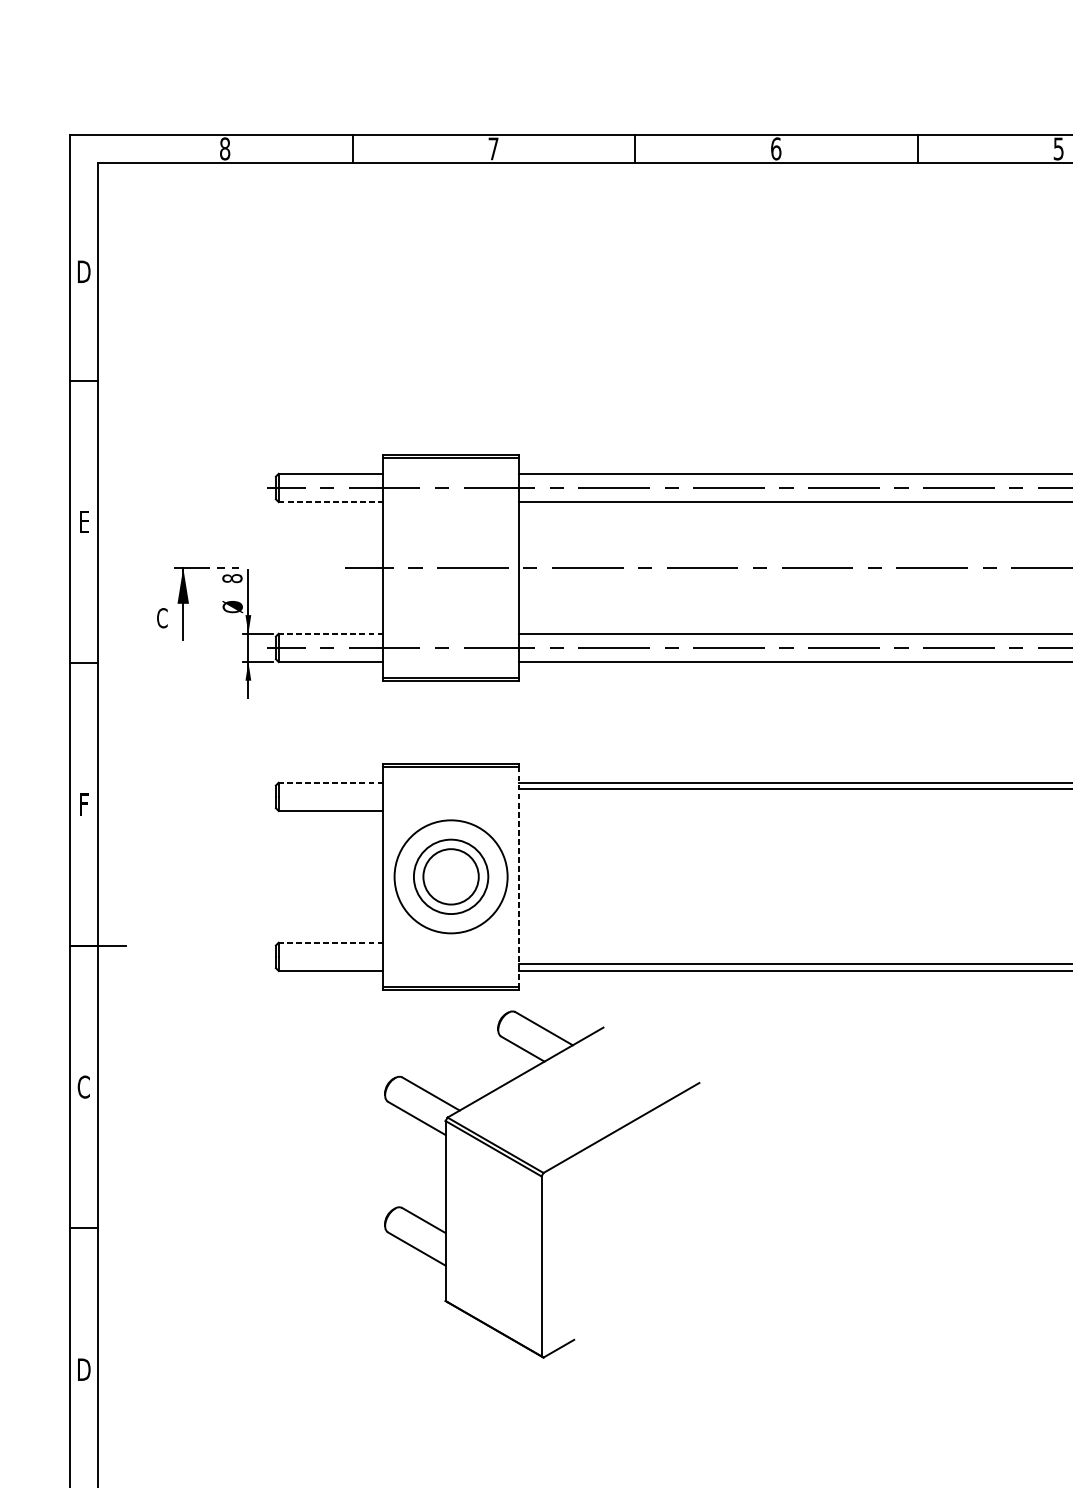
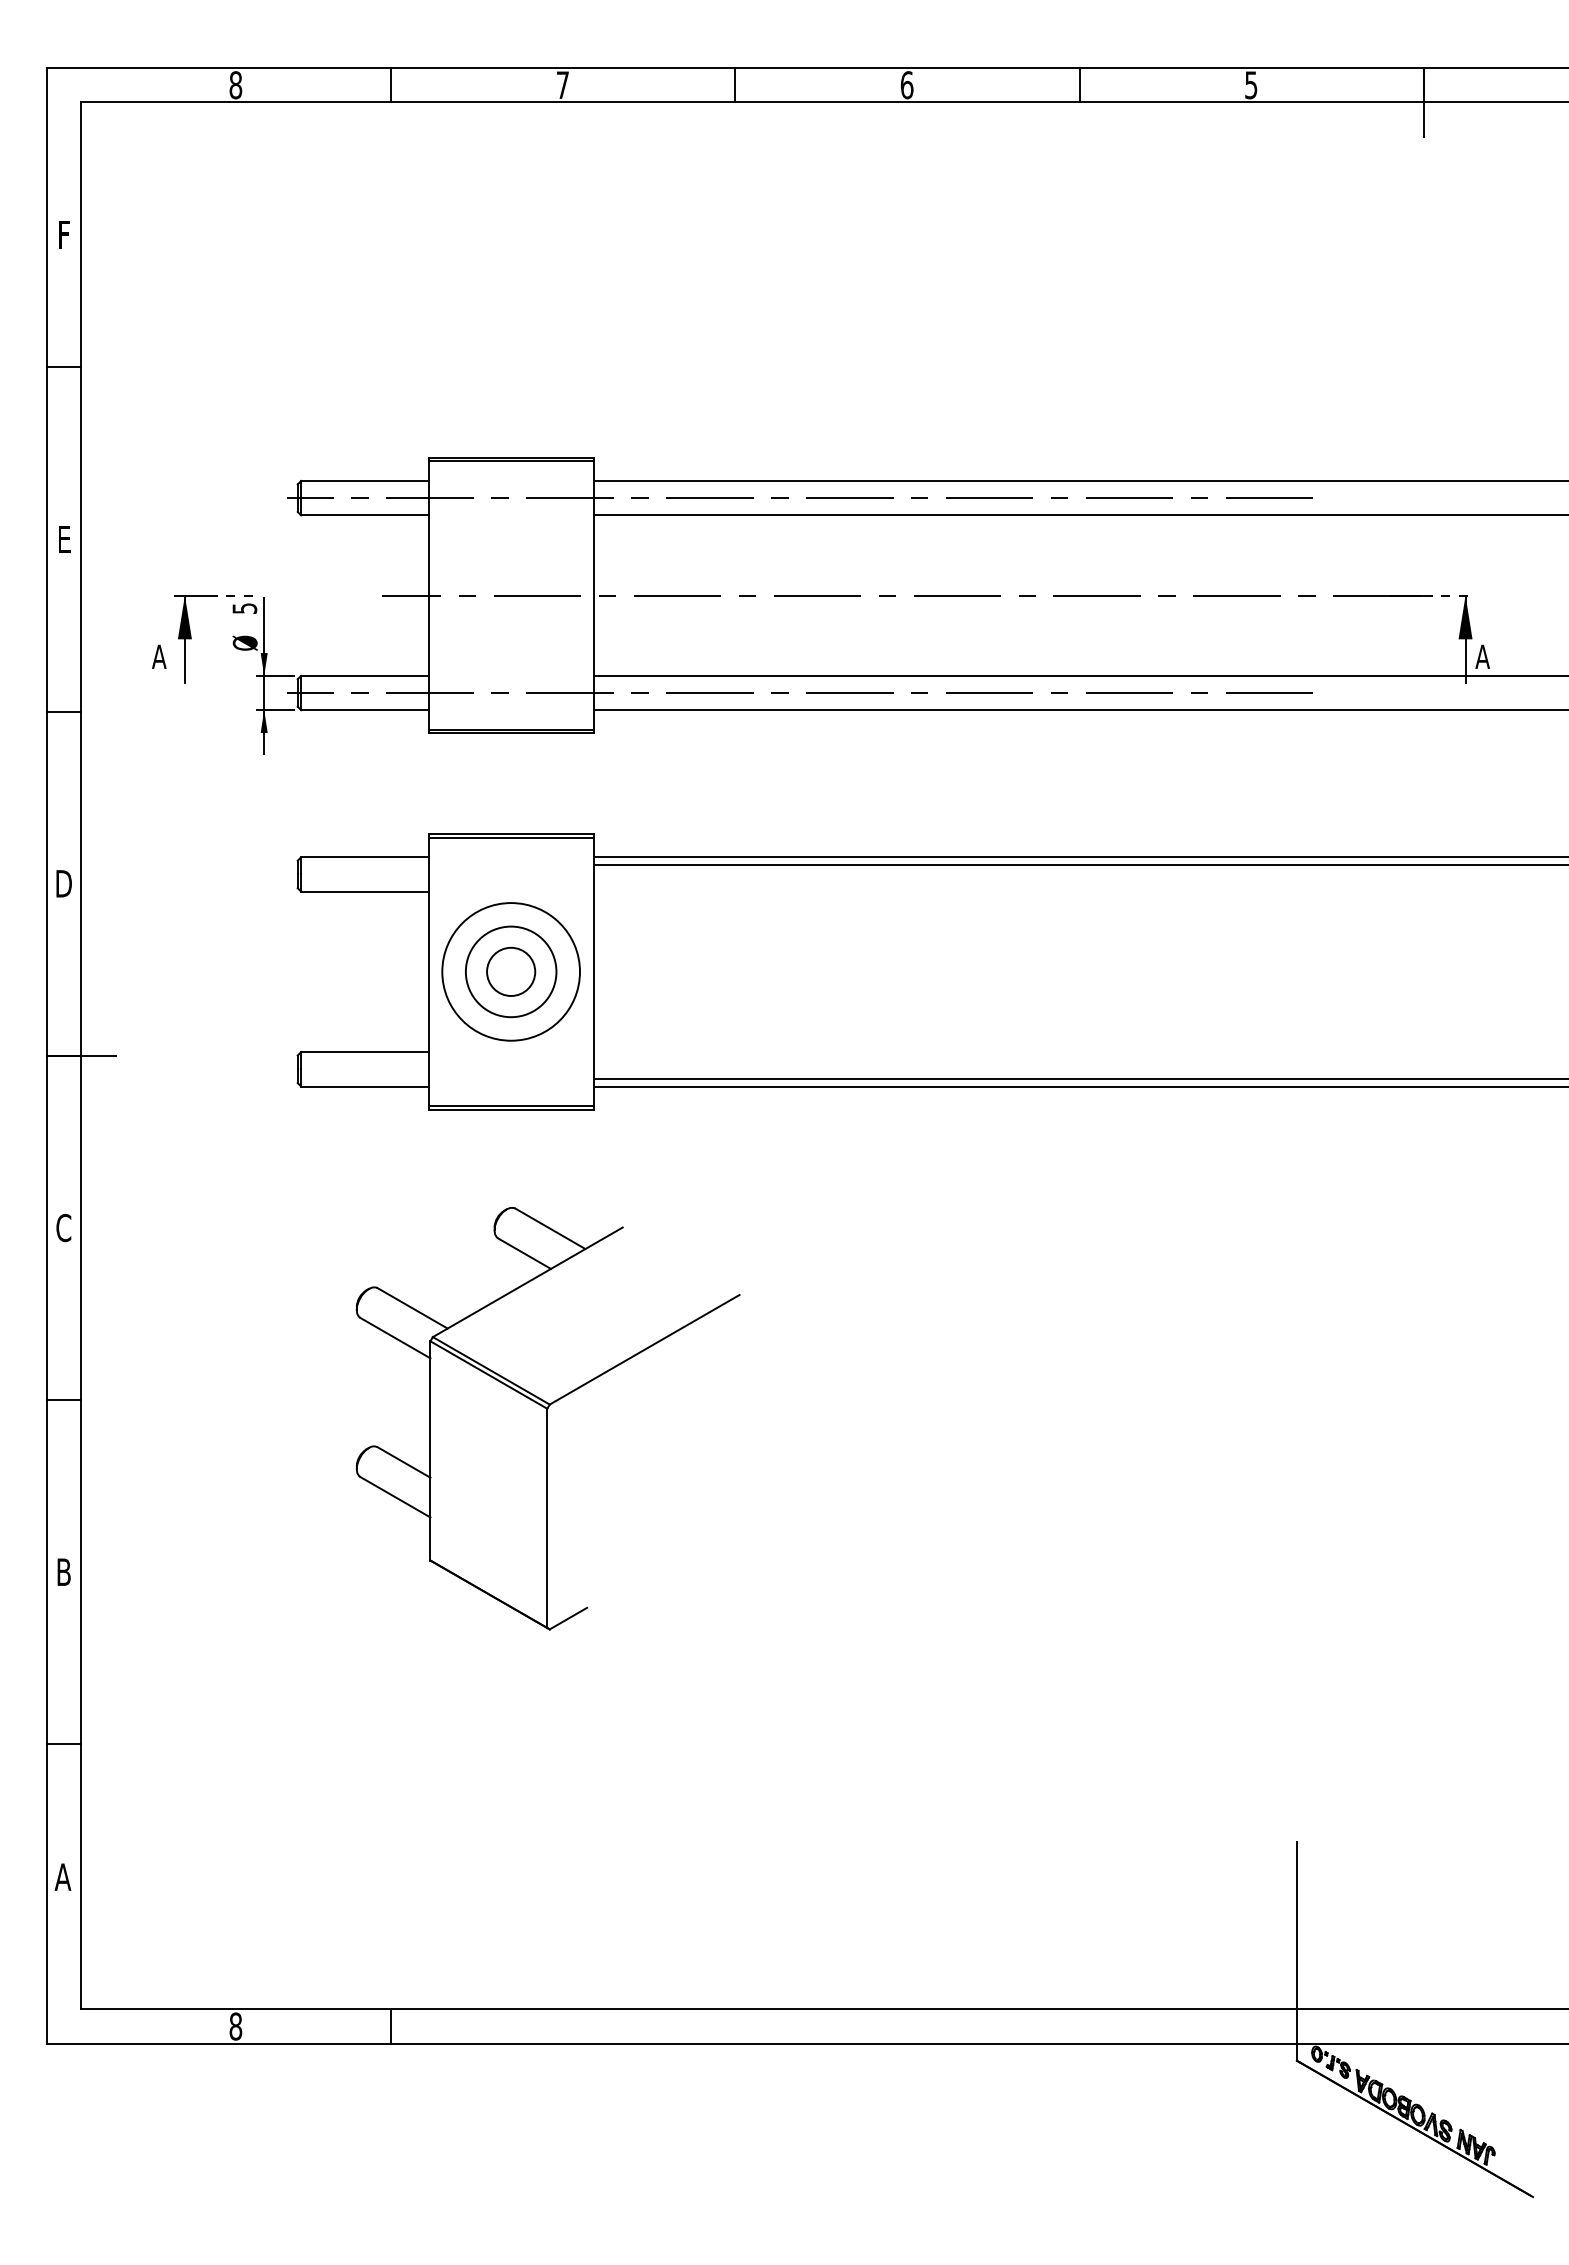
text: (83, 271) -> (63, 234), D -> F
line: (330, 502) -> (364, 515), dashed -> solid
text: (232, 578) -> (244, 608), 8 -> 5
text: (162, 617) -> (159, 656), C -> A
line: (330, 633) -> (364, 675), dashed -> solid
line: (330, 782) -> (364, 857), dashed -> solid
text: (83, 804) -> (63, 883), F -> D
circle: (451, 876) -> (511, 971), size x0.71
line: (518, 877) -> (593, 972), dashed -> solid
line: (330, 943) -> (364, 1052), dashed -> solid
part: (541, 1184) -> (547, 1418), moved
text: (84, 1369) -> (64, 1571), D -> B

